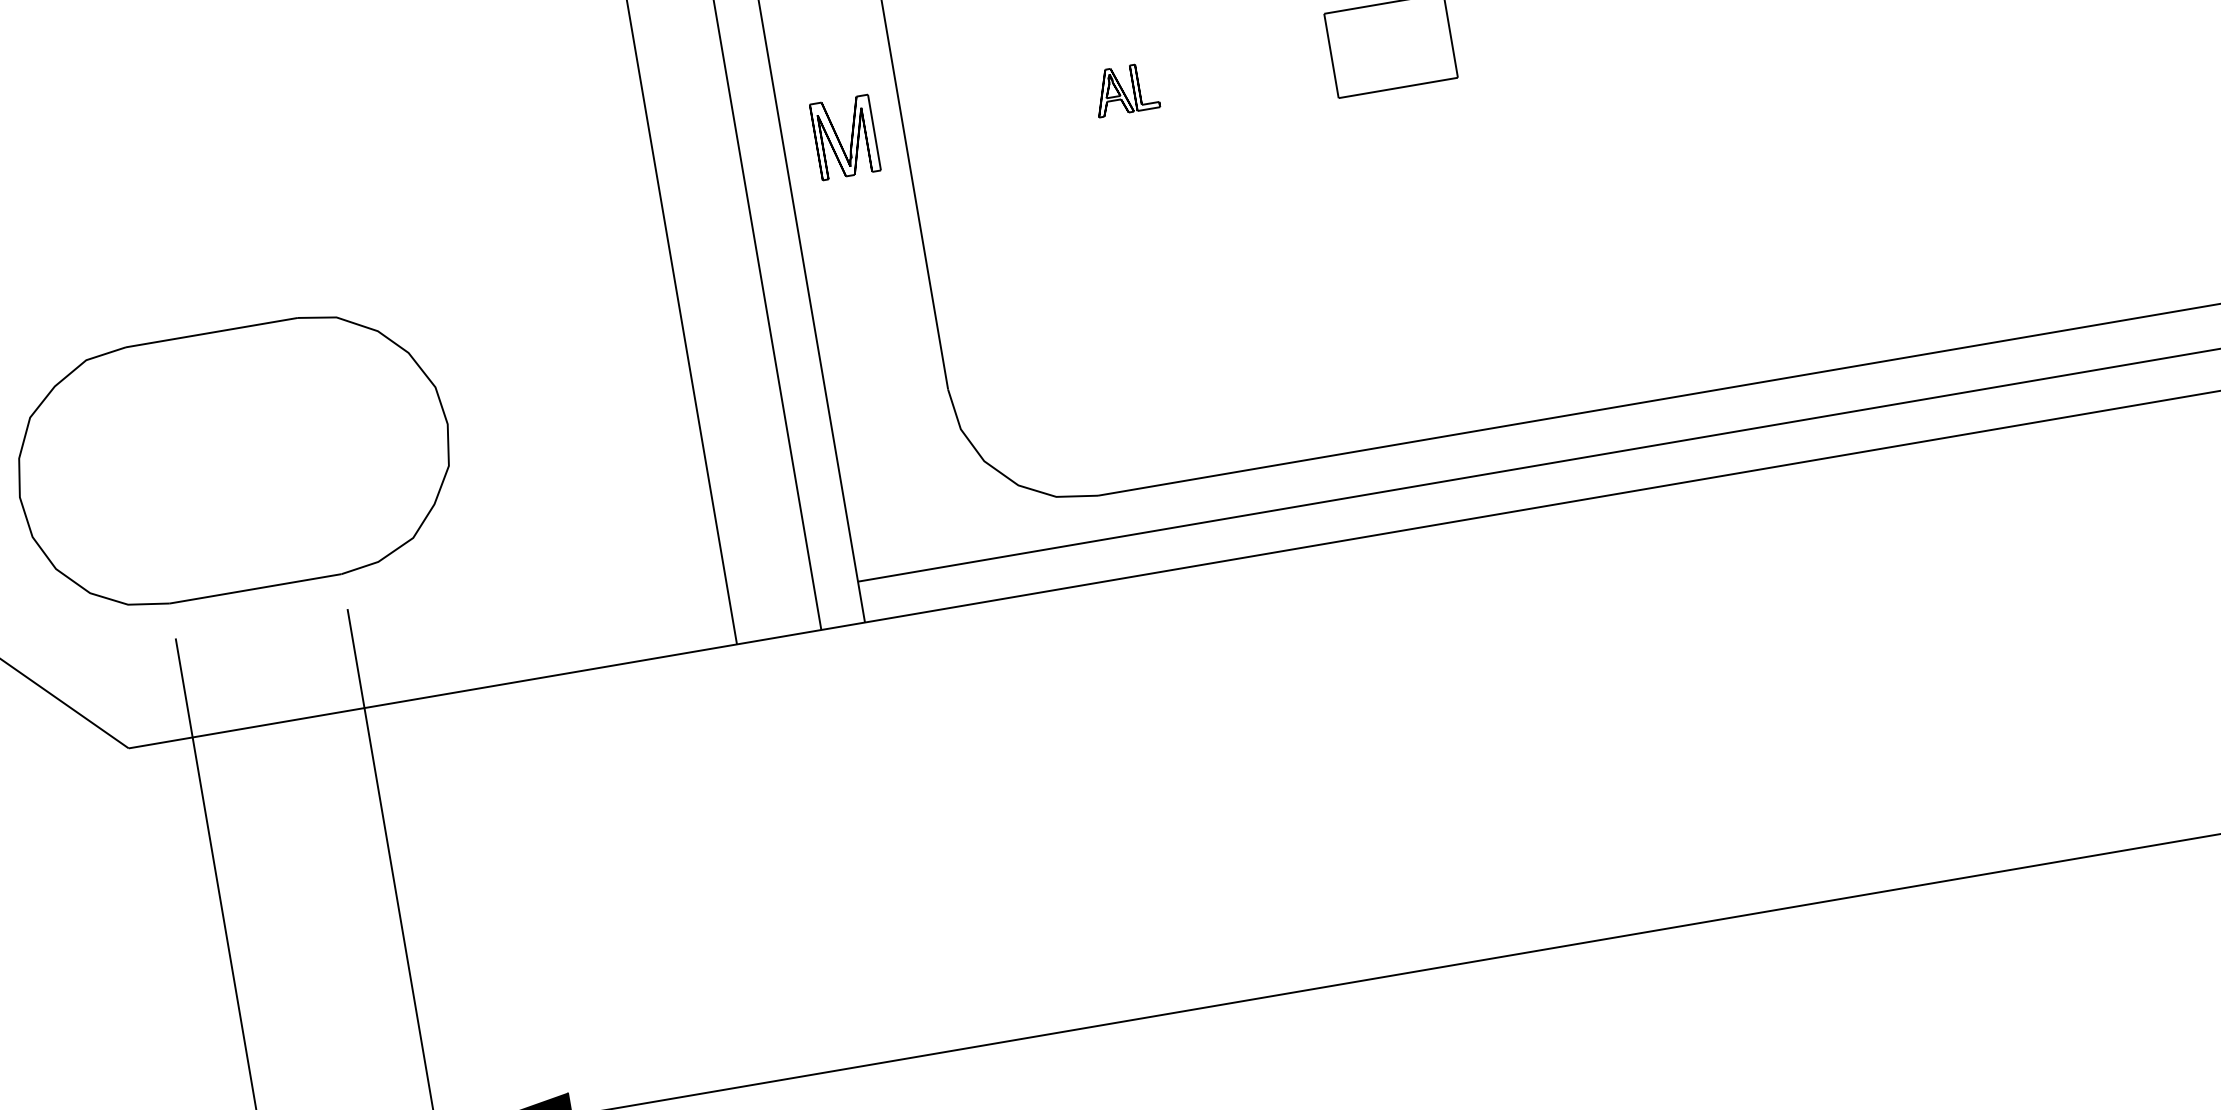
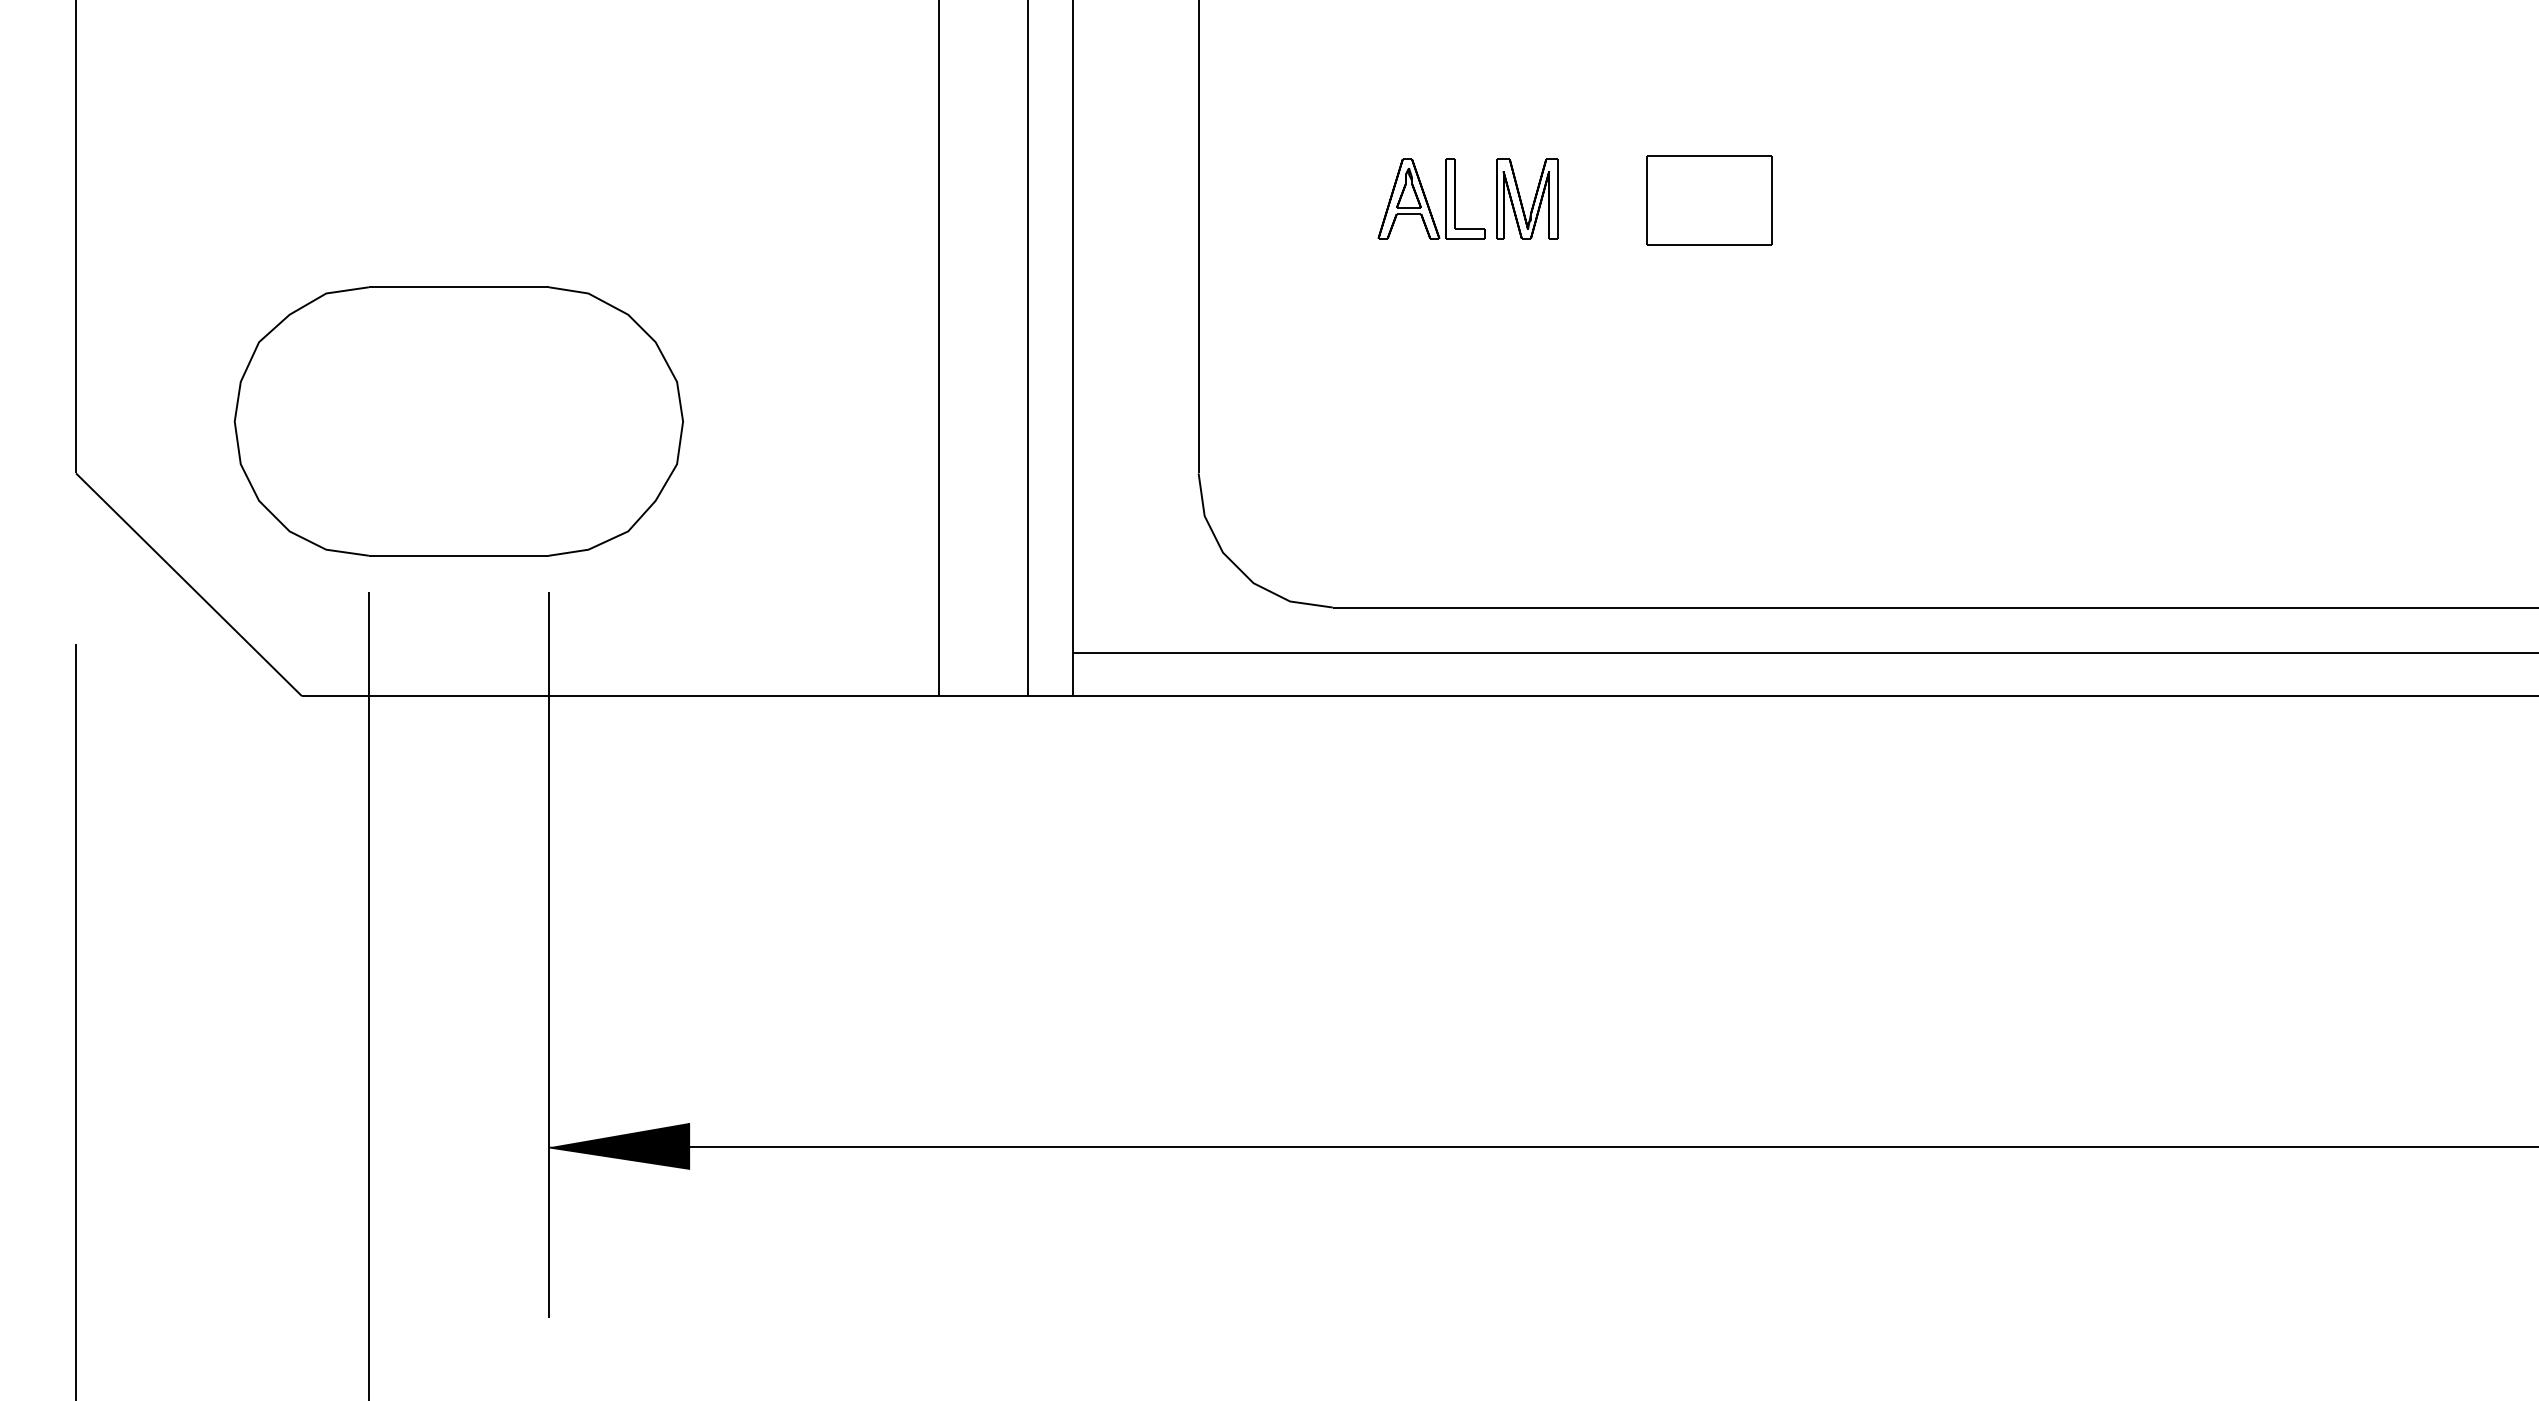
part: (1125, 89) -> (1431, 198), size x1.67
part: (839, 139) -> (1521, 199), moved

